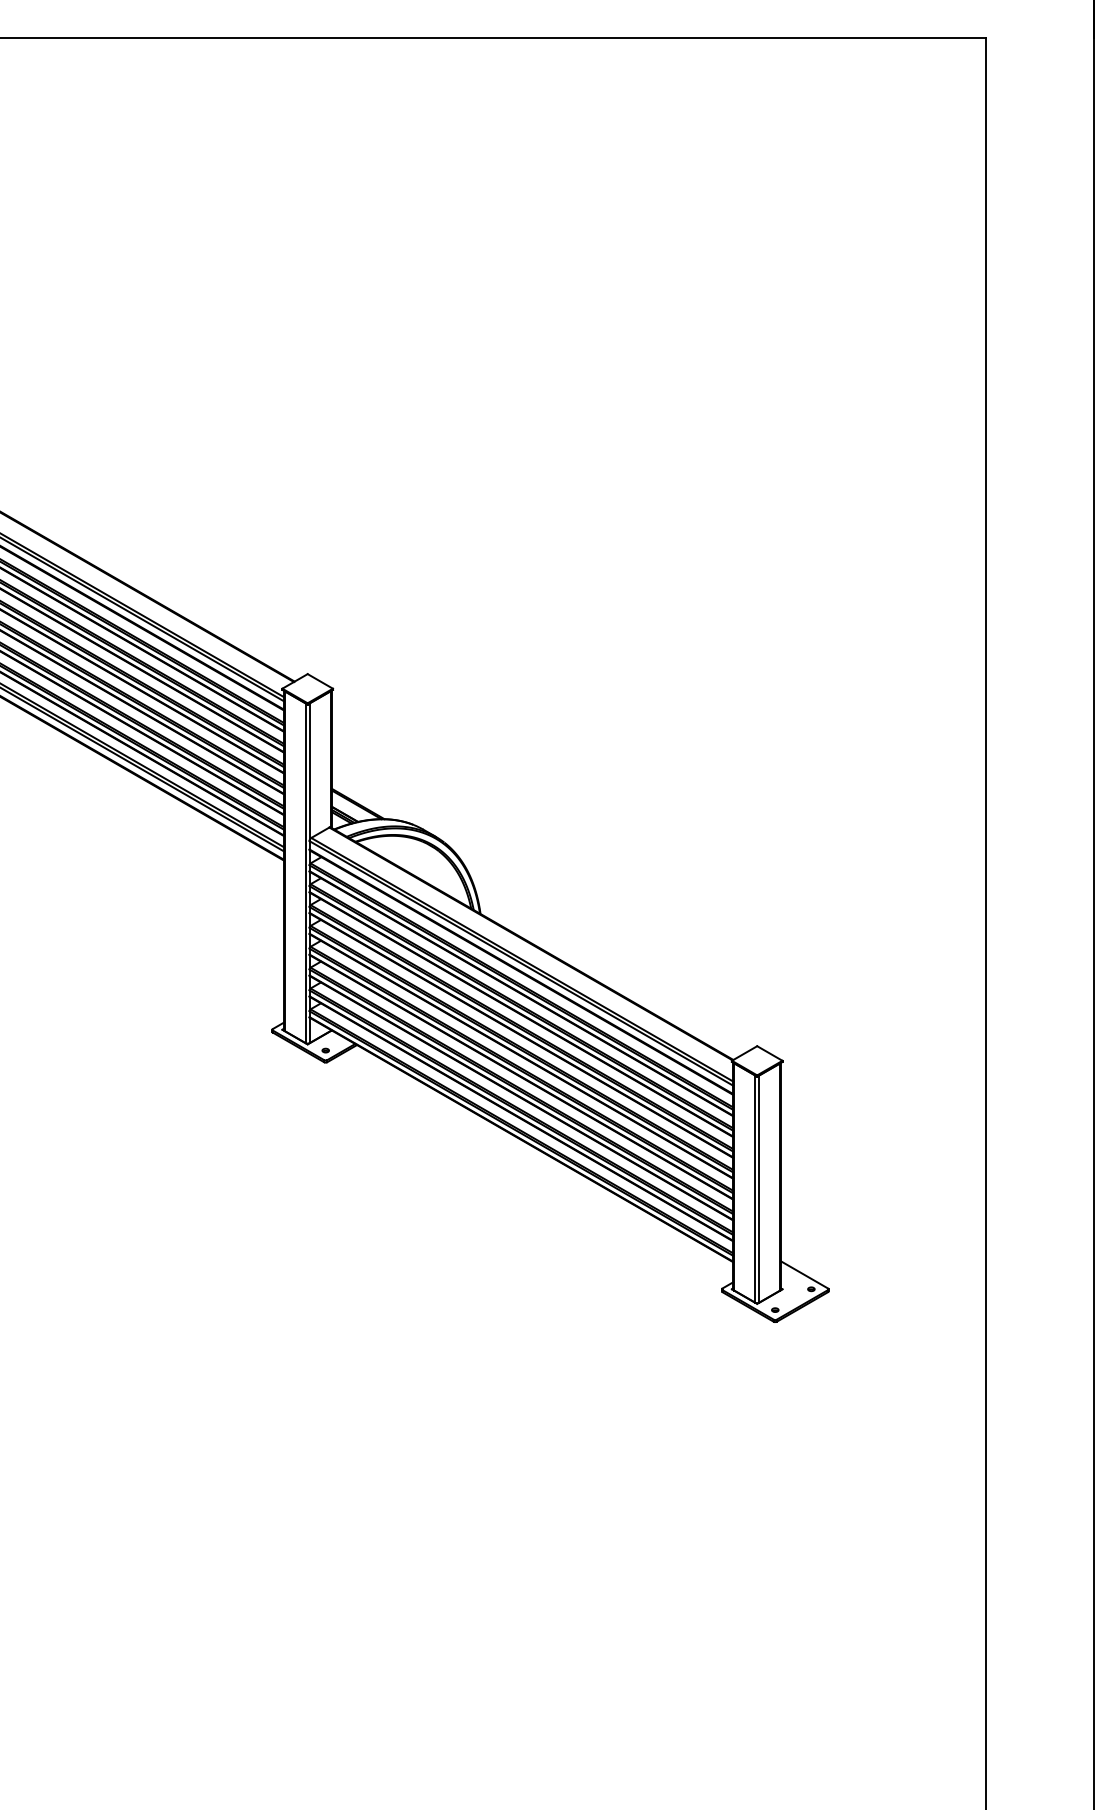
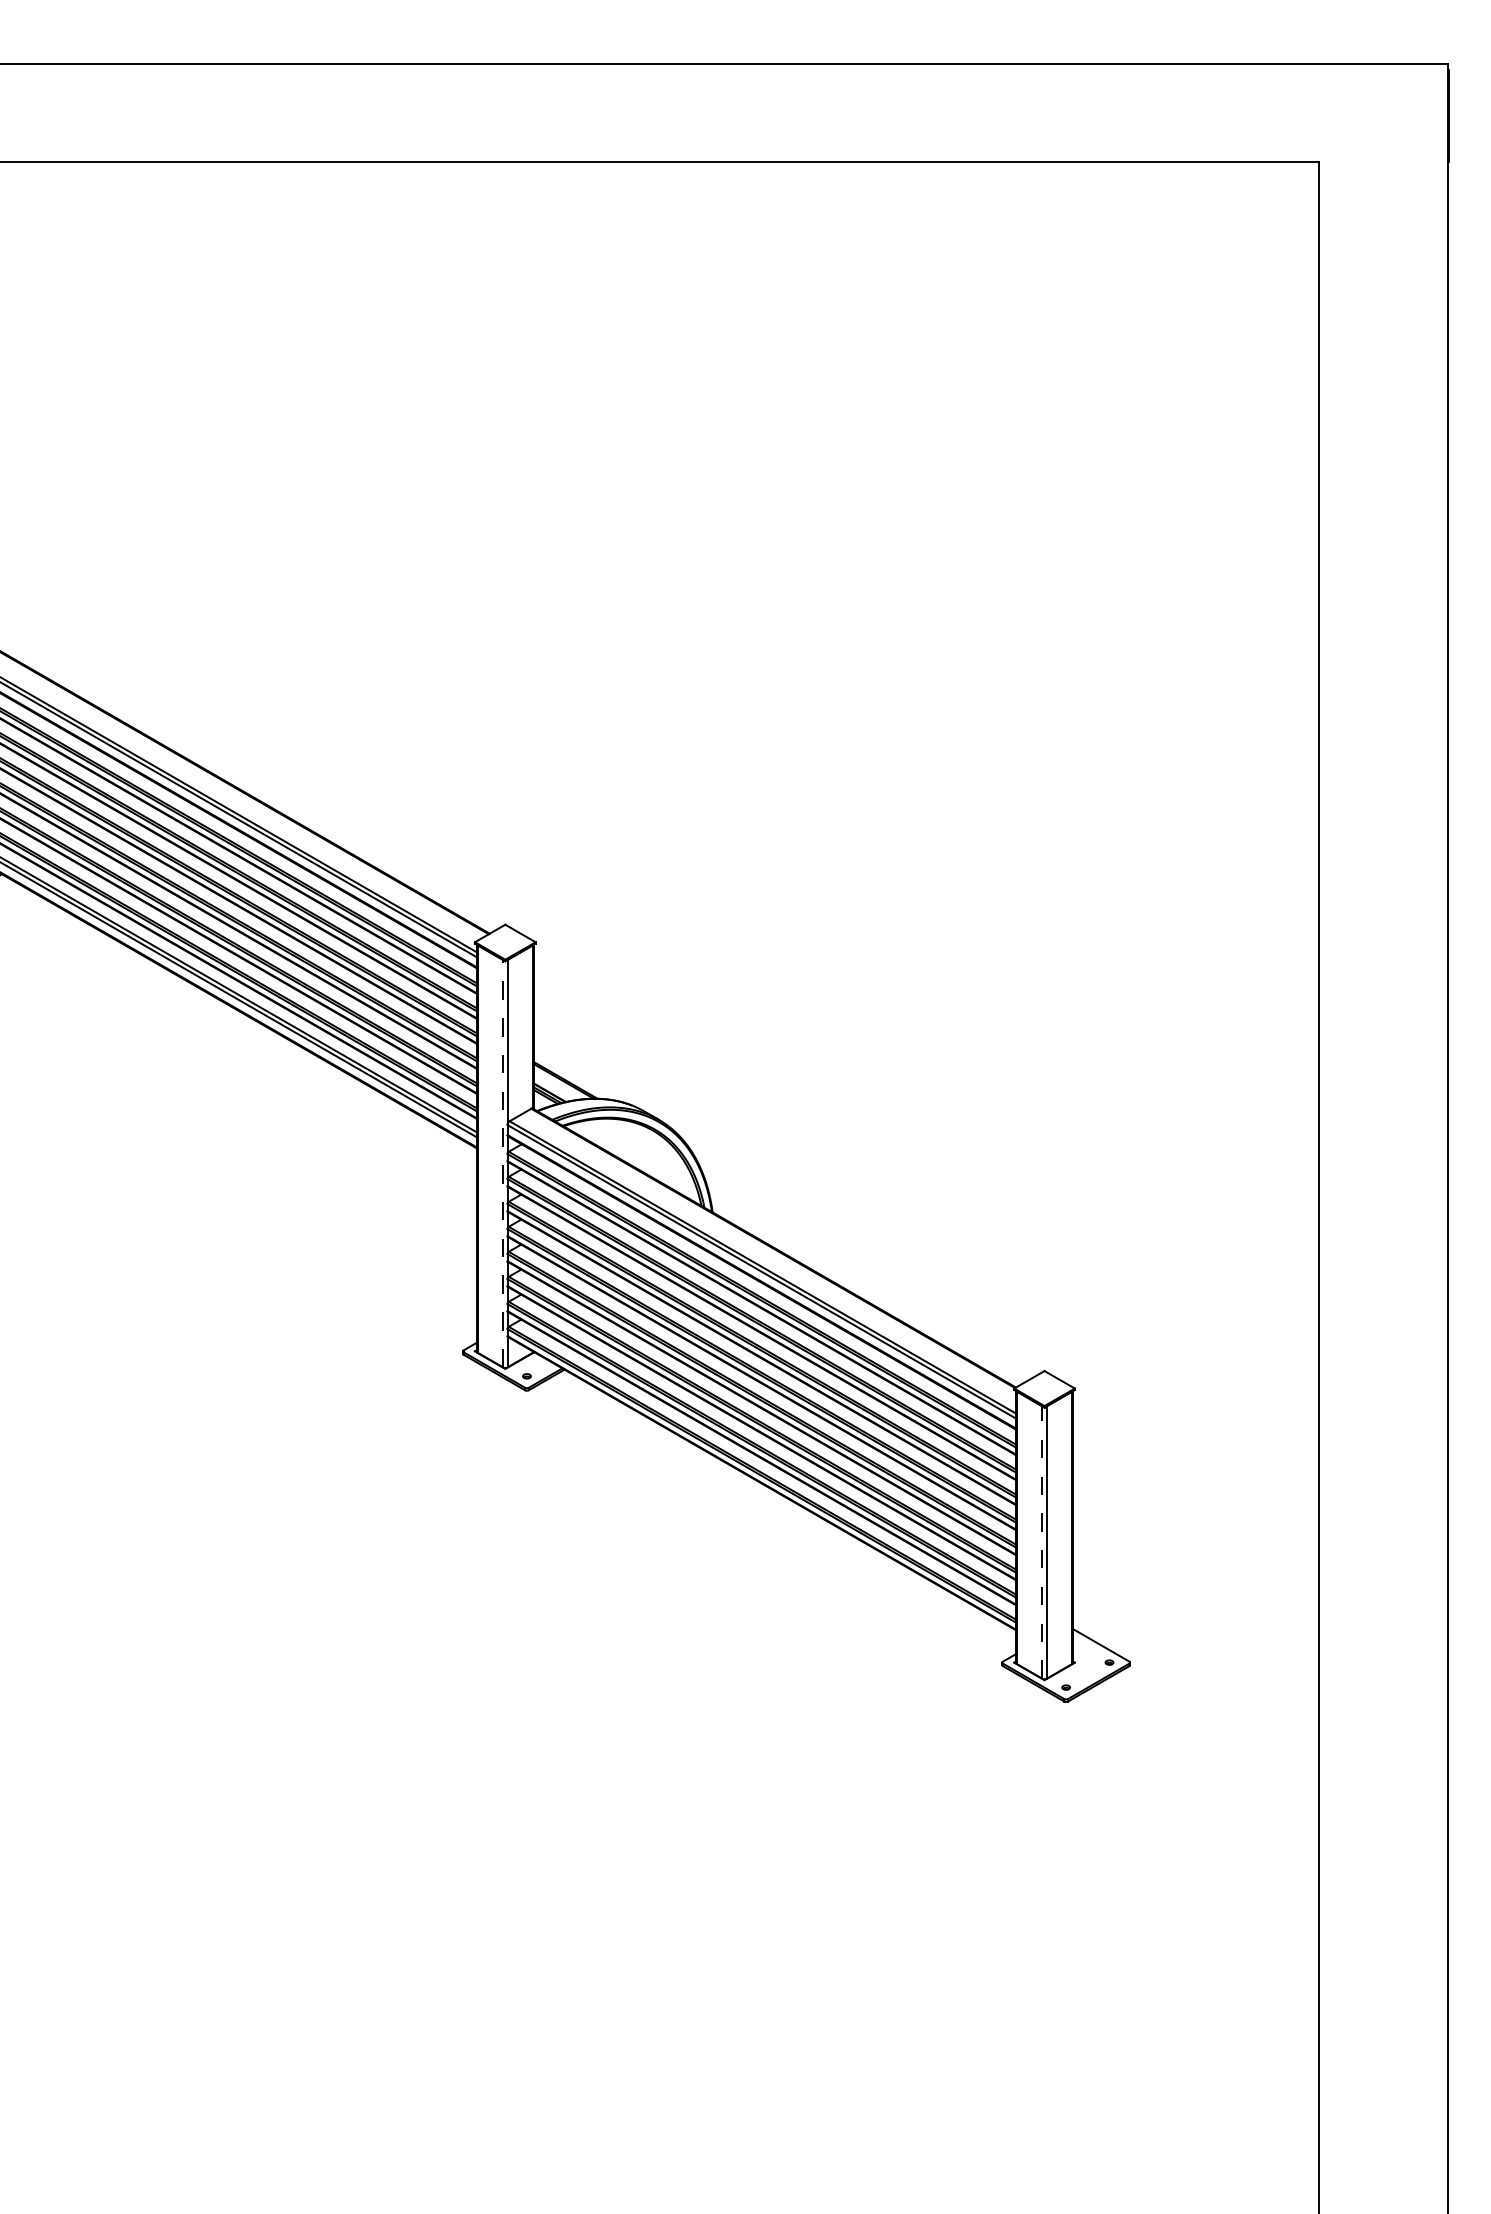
line: (305, 873) -> (502, 1163), solid -> dashed
line: (754, 1188) -> (1041, 1541), solid -> dashed

